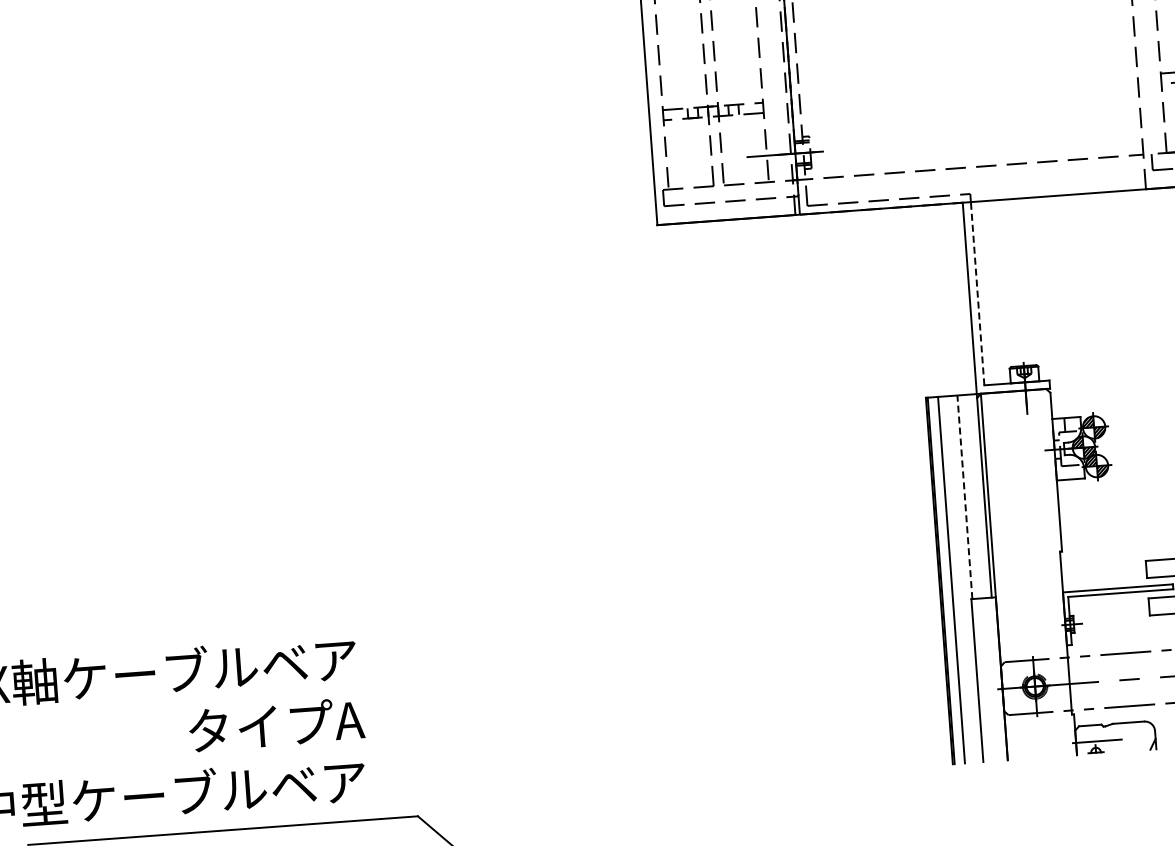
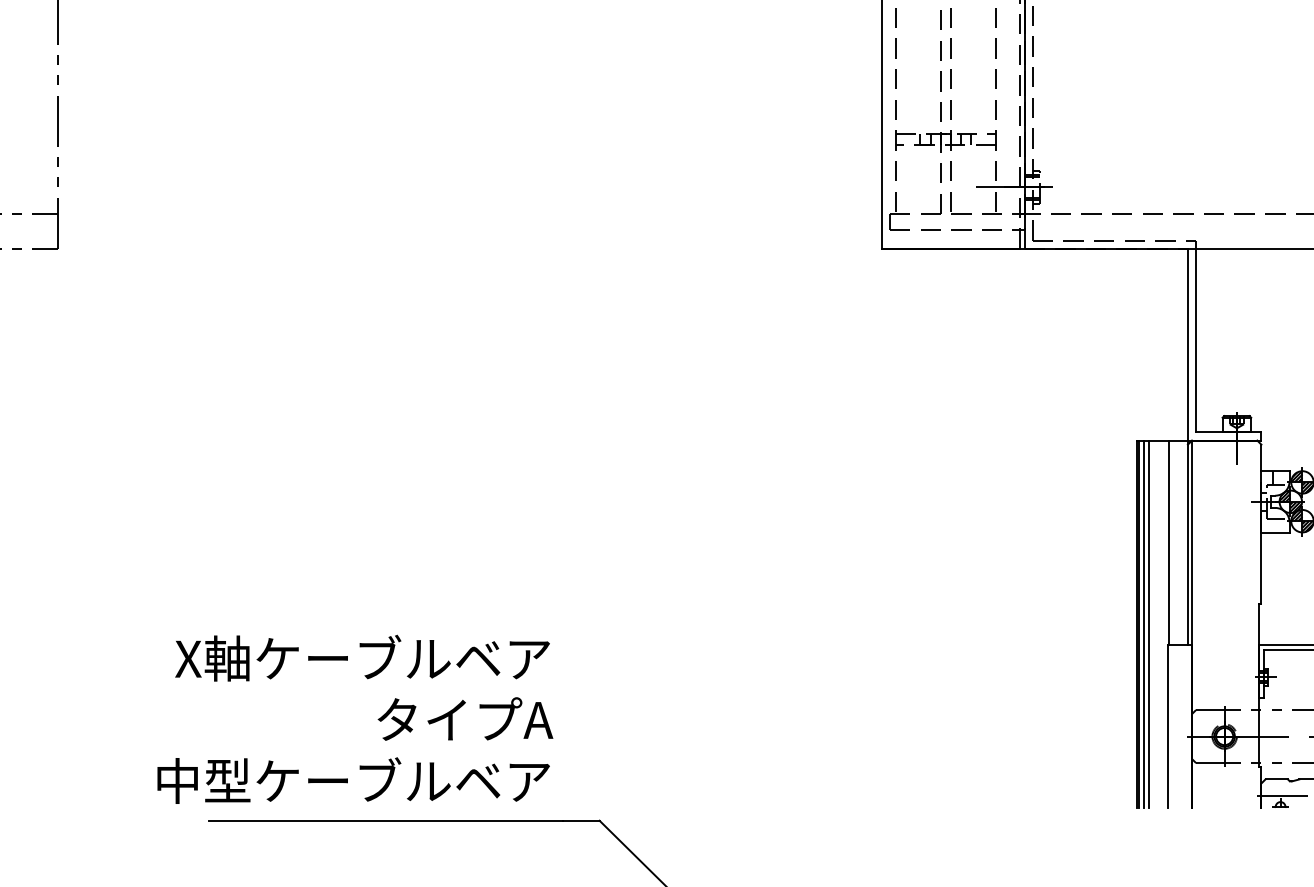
line: (978, 293) -> (1196, 340), dashed -> solid
line: (964, 497) -> (1168, 542), dashed -> solid
line: (945, 580) -> (1143, 624), added

